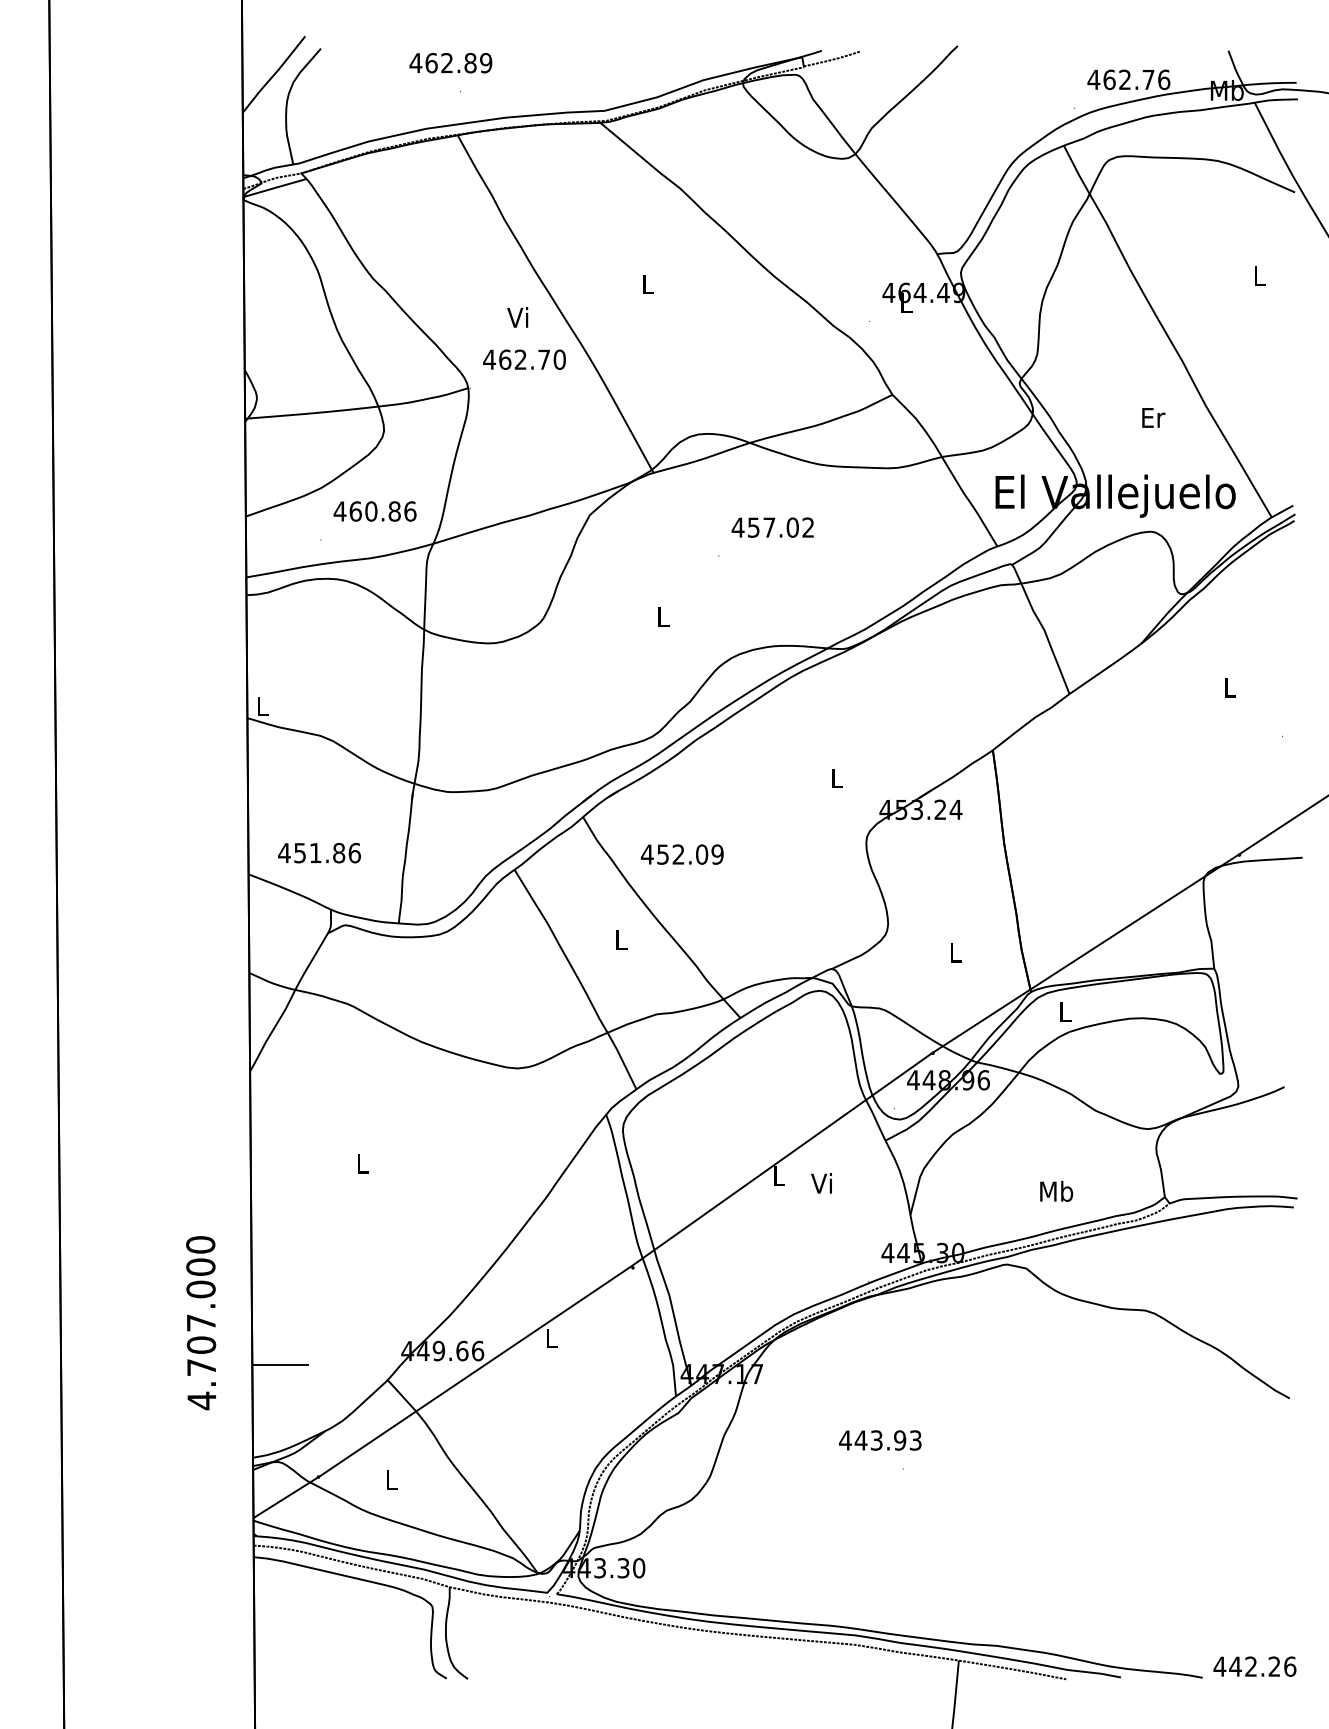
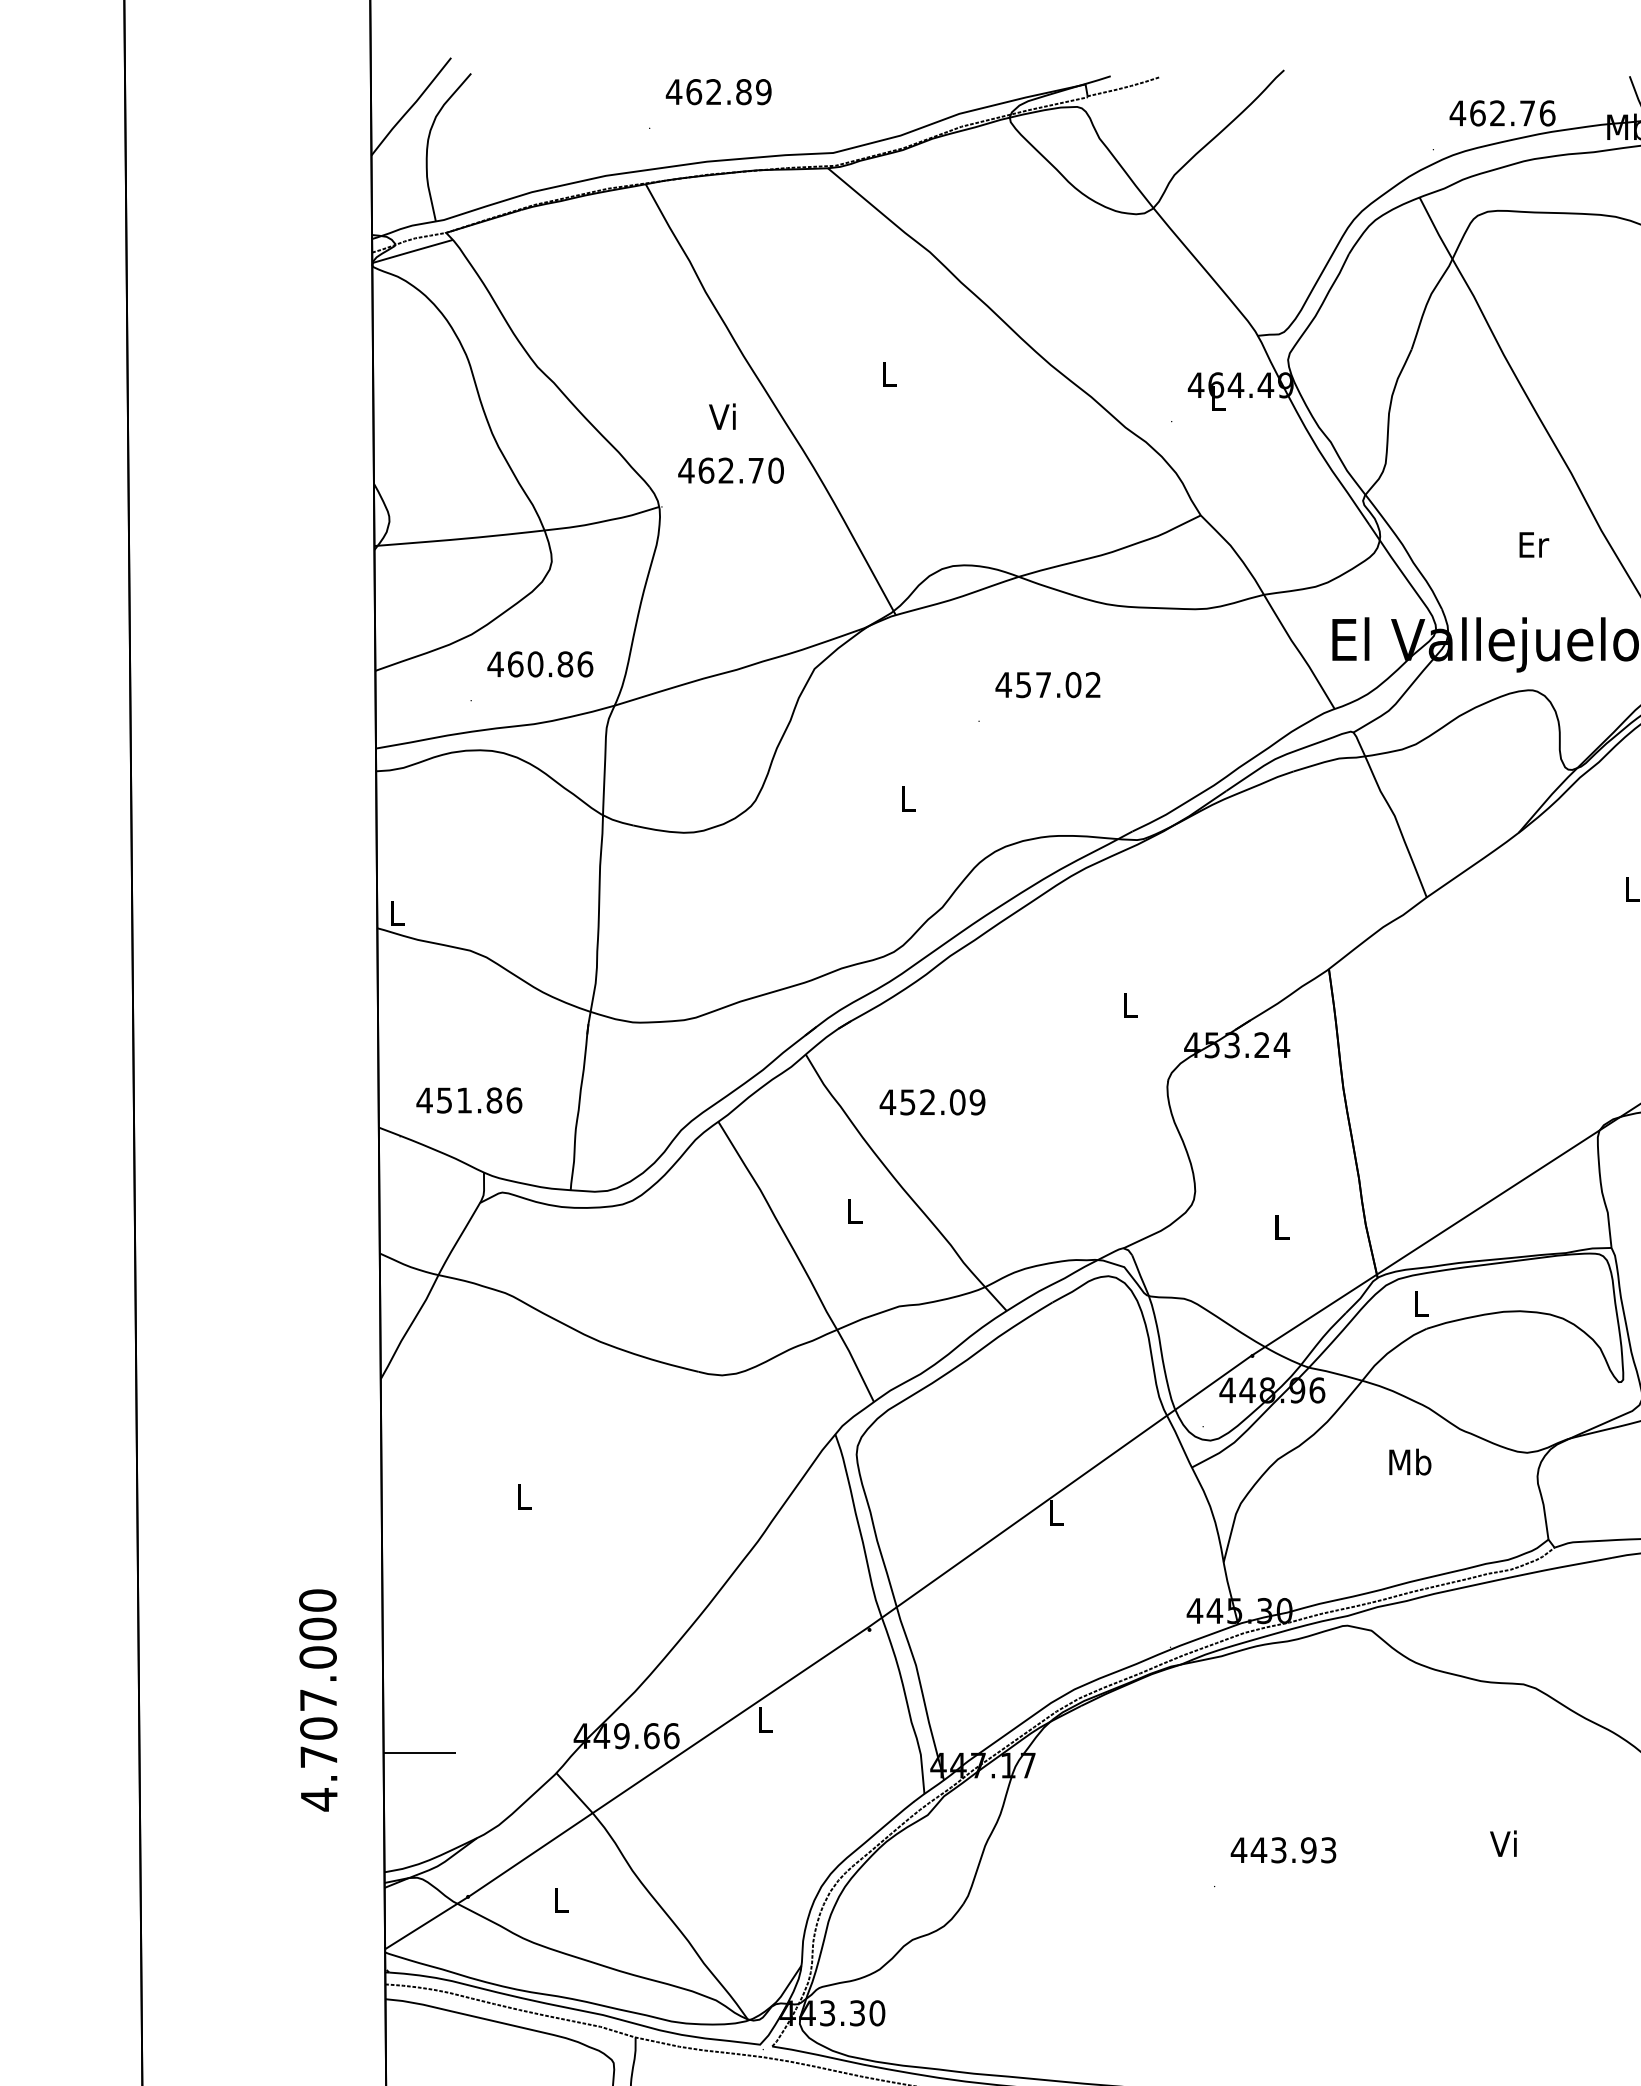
text: (450, 63) -> (718, 92), moved
text: (821, 1183) -> (1503, 1843), moved
text: (1056, 1191) -> (1410, 1462), moved
text: (880, 1440) -> (1283, 1850), moved

